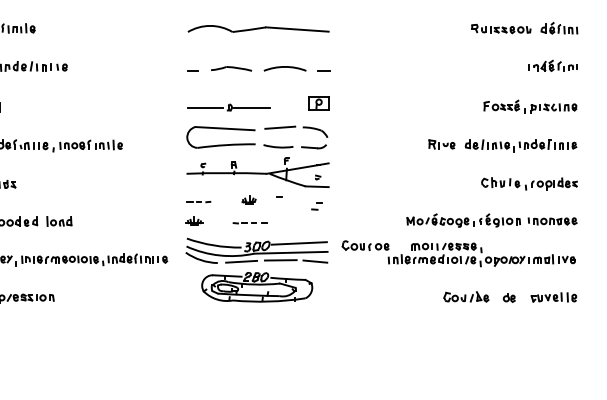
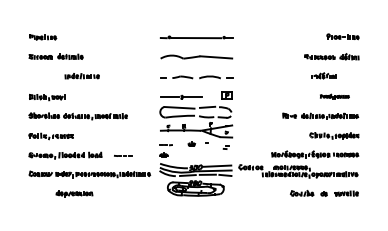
part: (551, 65) -> (323, 75), moved
part: (529, 106) -> (334, 96), size x0.6
line: (250, 222) -> (123, 155), moved

